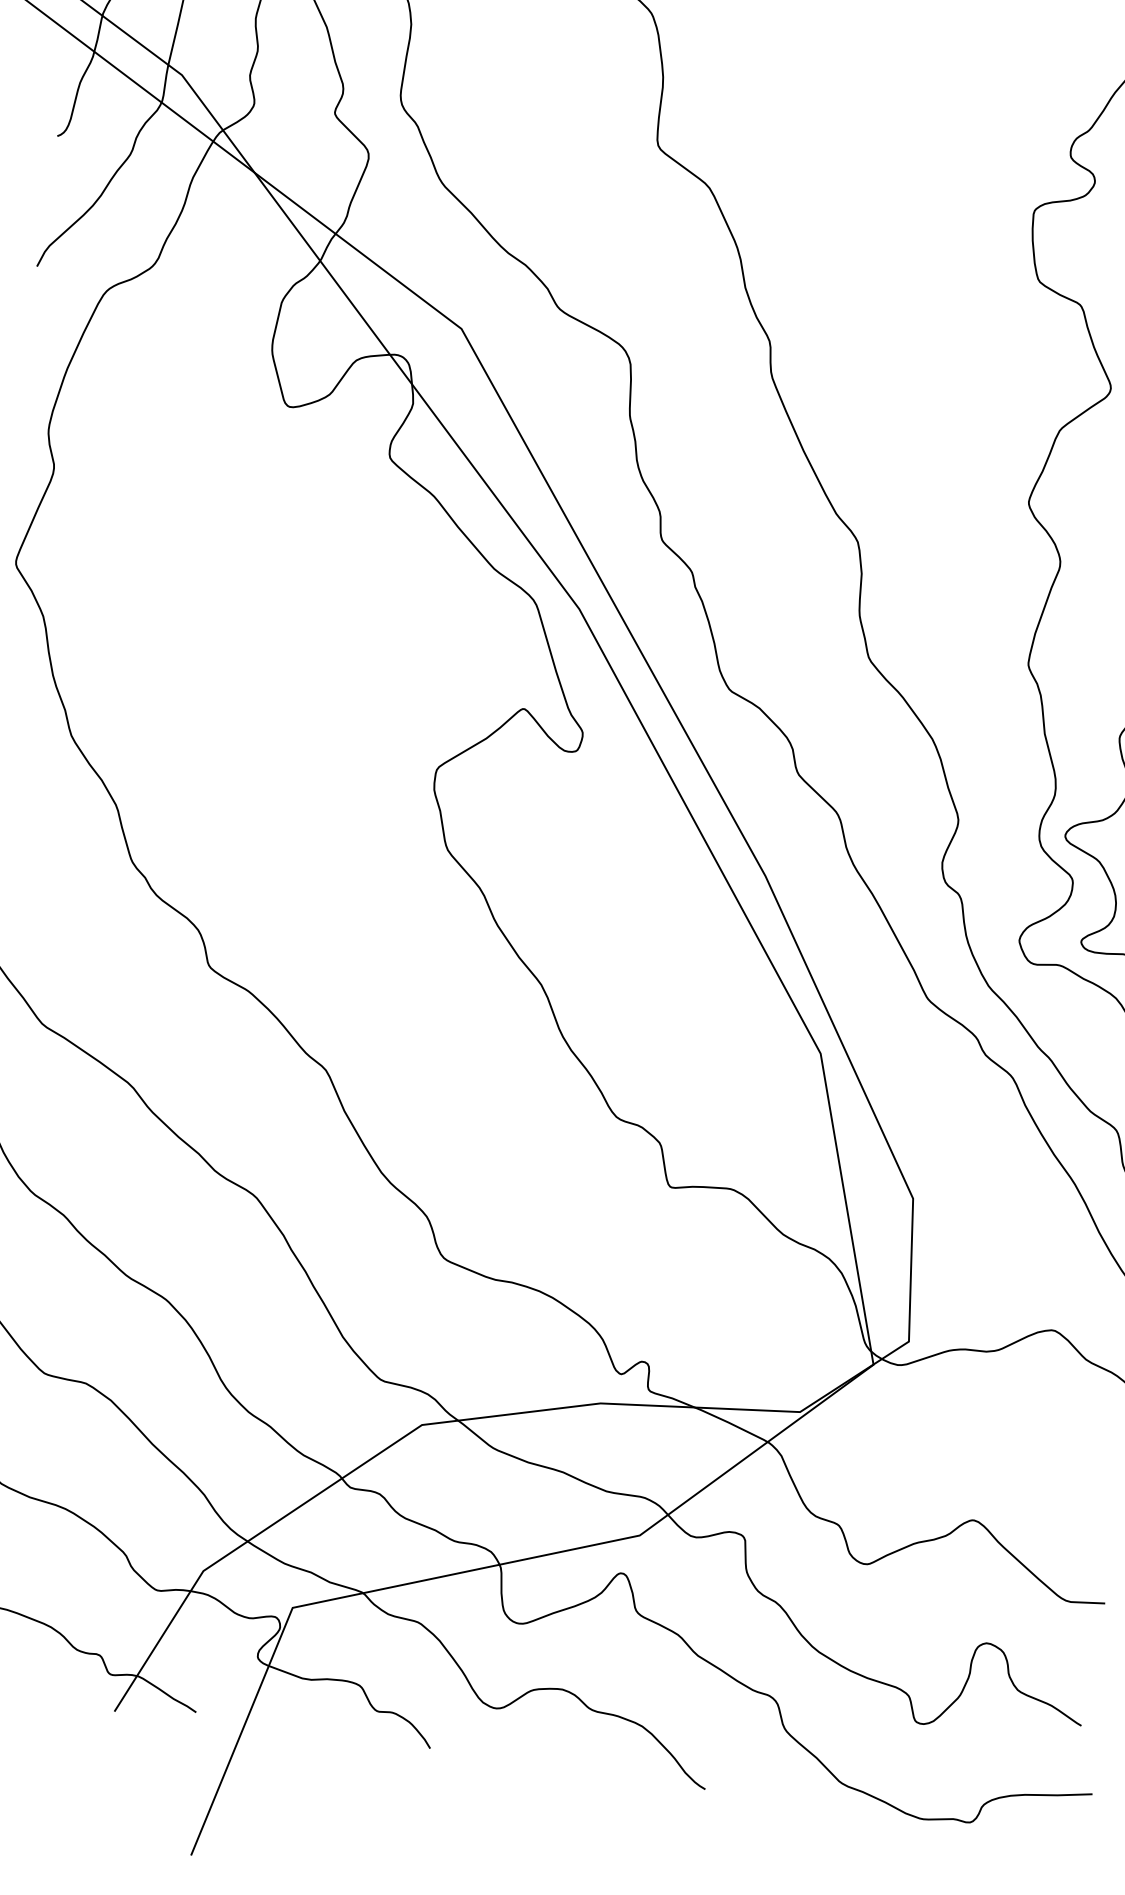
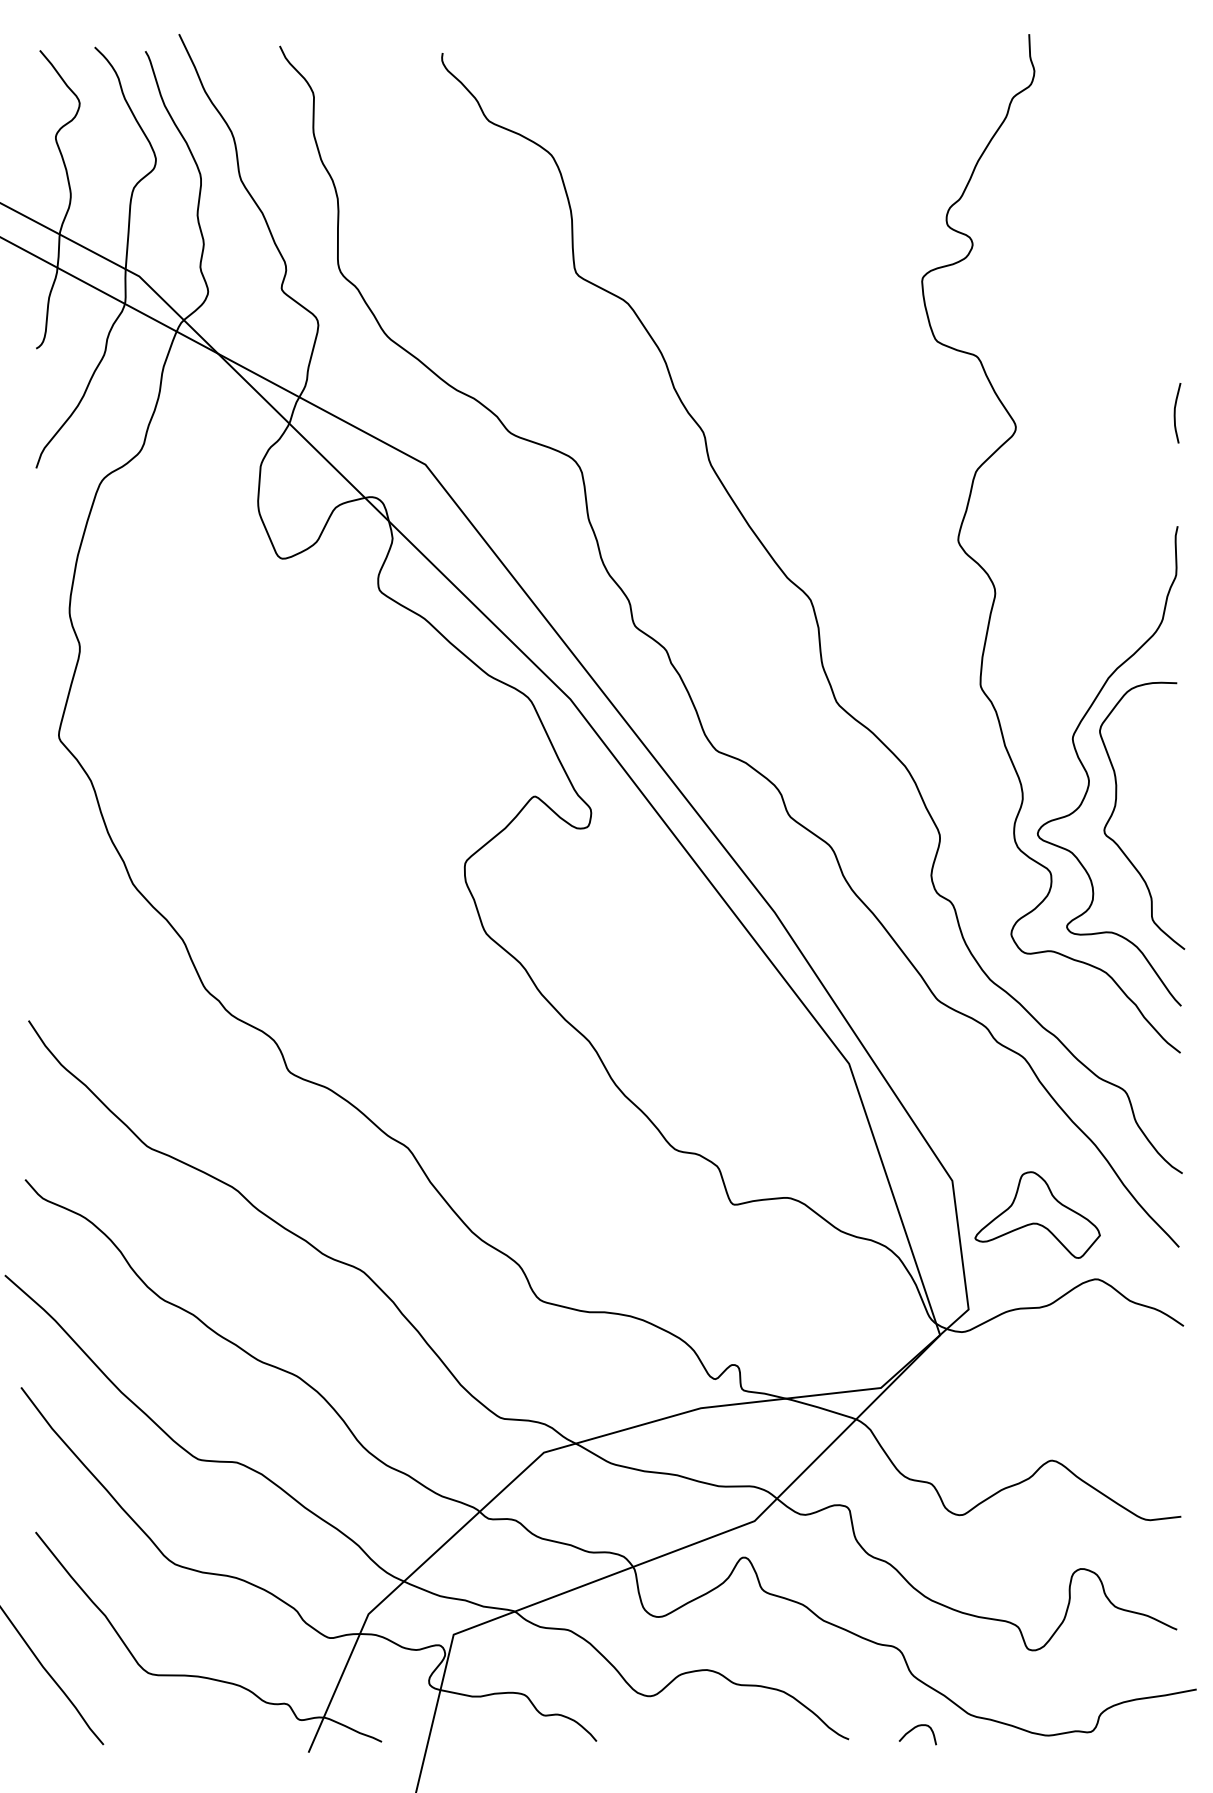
part: (1000, 1249) -> (1037, 1214), added
curve: (779, 1788) -> (915, 1728), added

